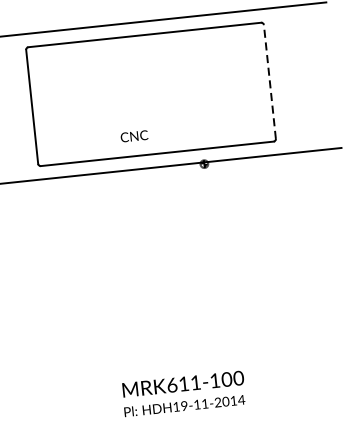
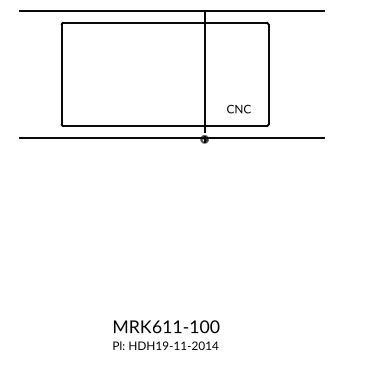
line: (269, 81) -> (268, 74), dashed -> solid
line: (197, 86) -> (205, 71), added
text: (133, 135) -> (238, 108), moved

